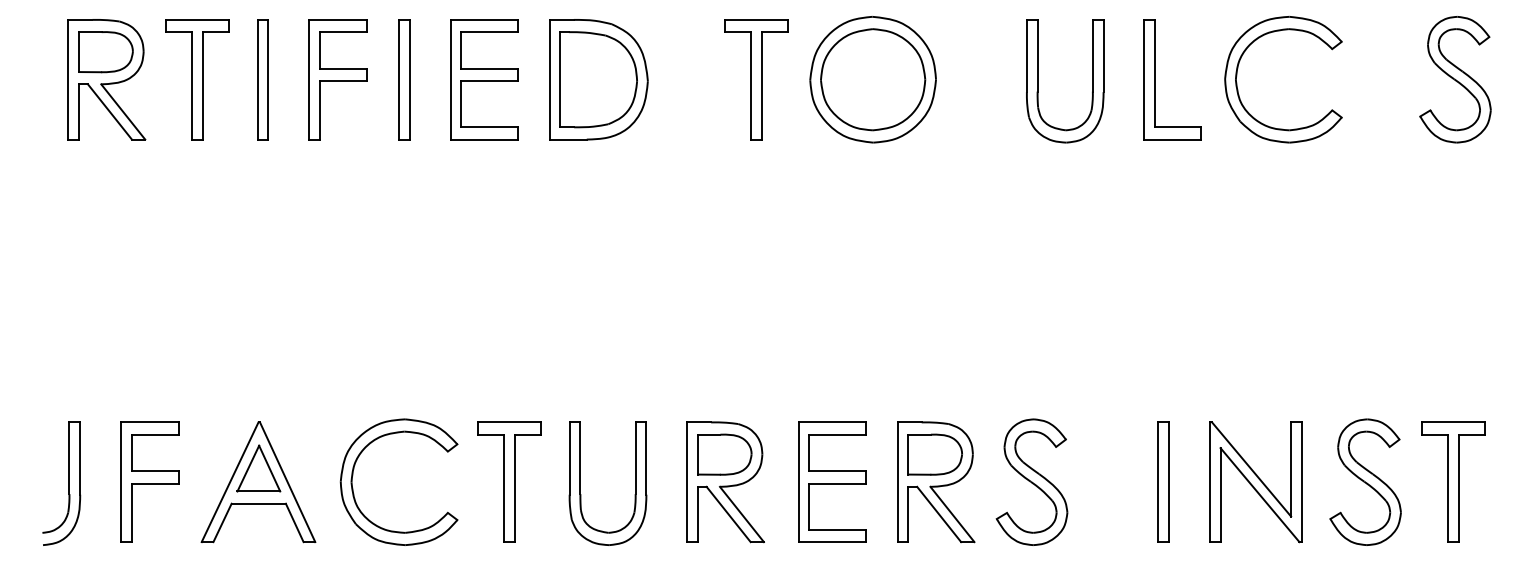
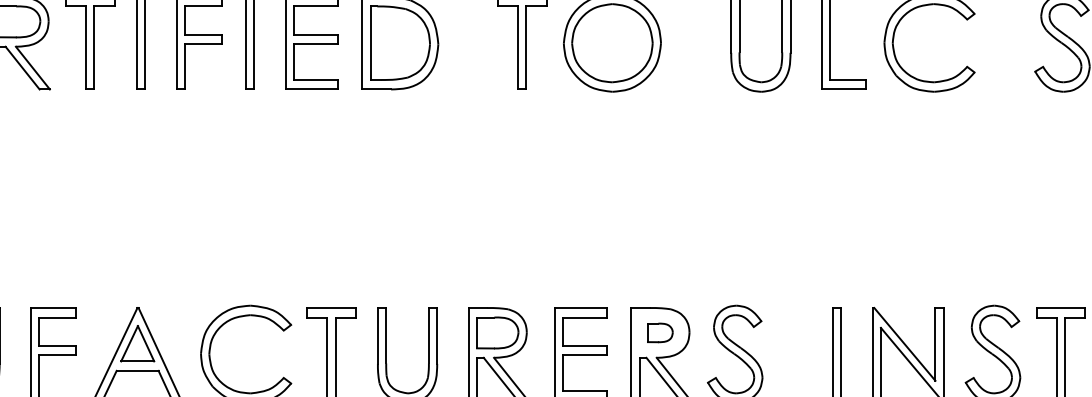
part: (934, 454) -> (659, 332), size x0.6

